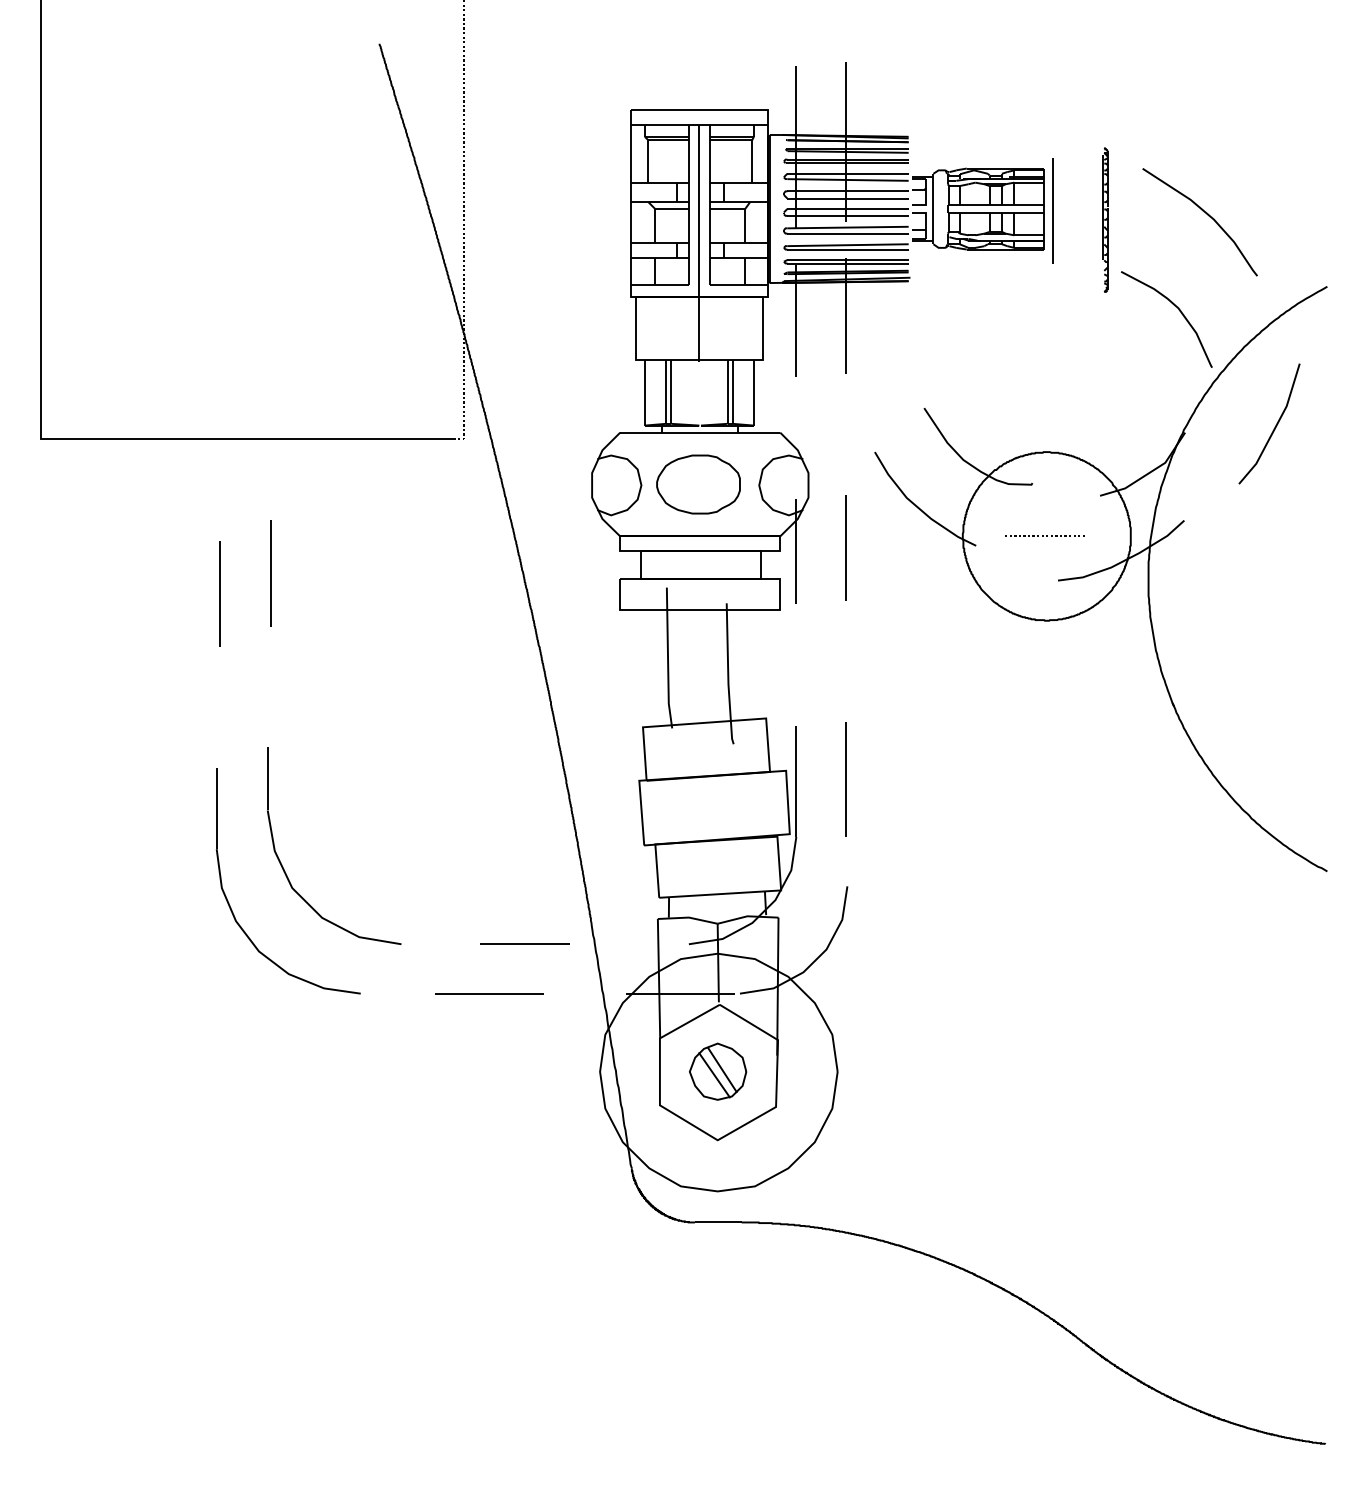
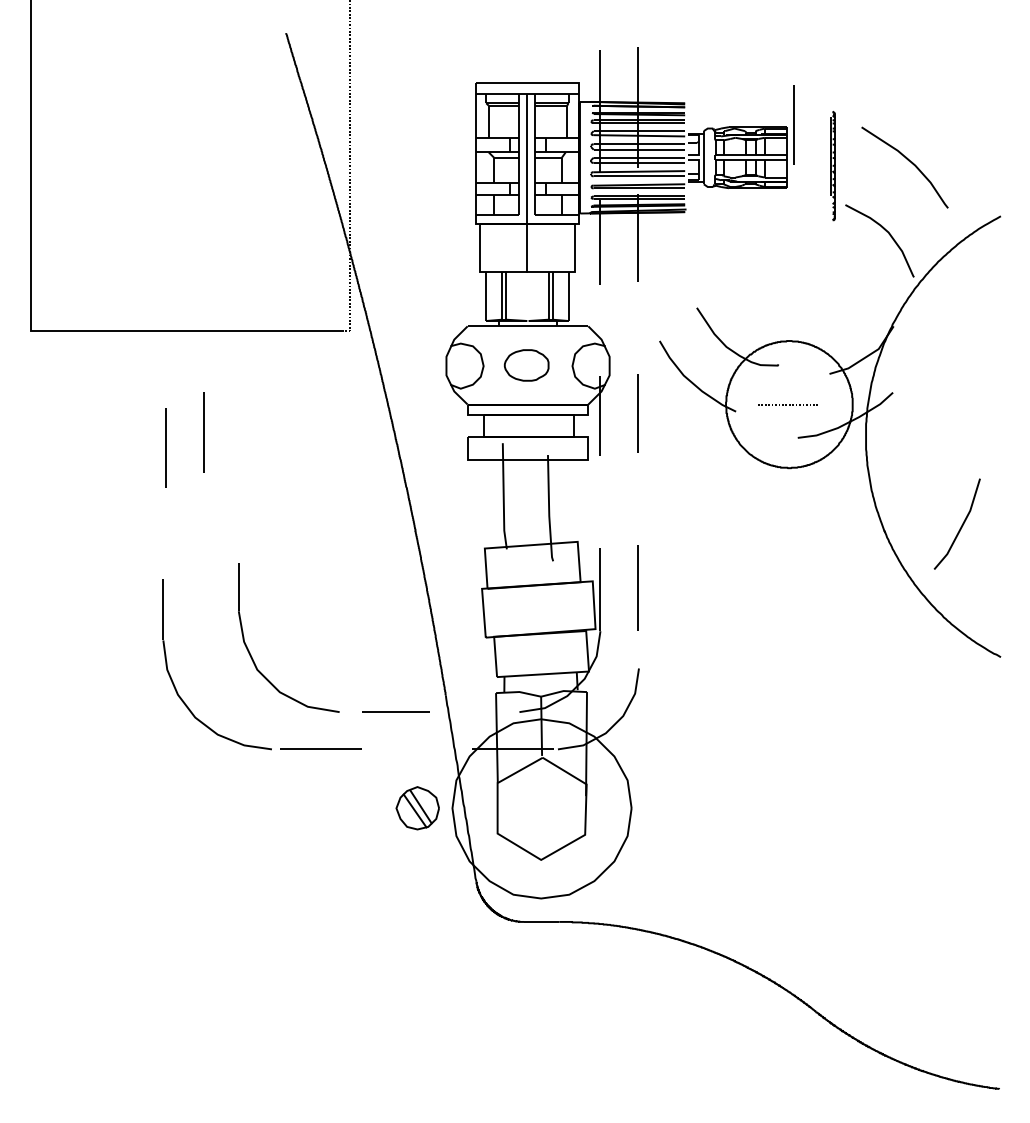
line: (1052, 210) -> (793, 124), moved
line: (1275, 425) -> (961, 525), moved
part: (698, 484) -> (526, 365), size x0.7
part: (283, 866) -> (250, 653), moved
line: (489, 993) -> (320, 748), moved
part: (718, 1071) -> (418, 808), moved

